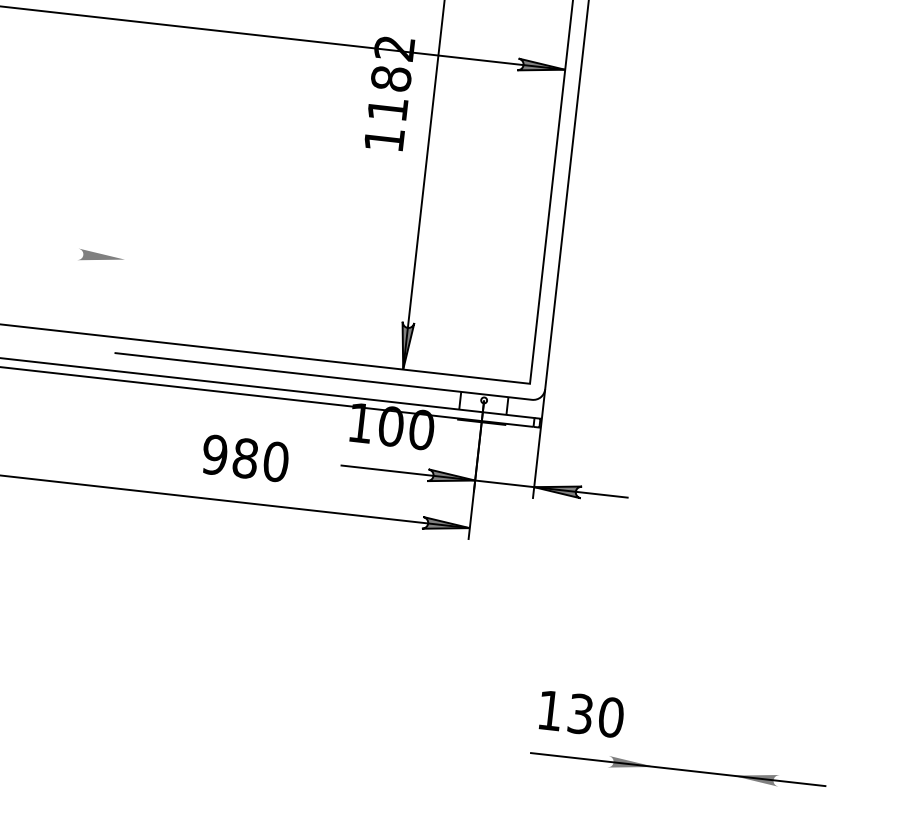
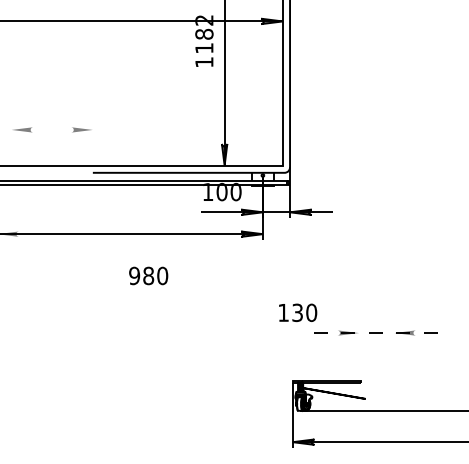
text: (245, 457) -> (148, 275), moved
text: (582, 713) -> (298, 312), moved
line: (677, 770) -> (369, 333), solid -> dashed

